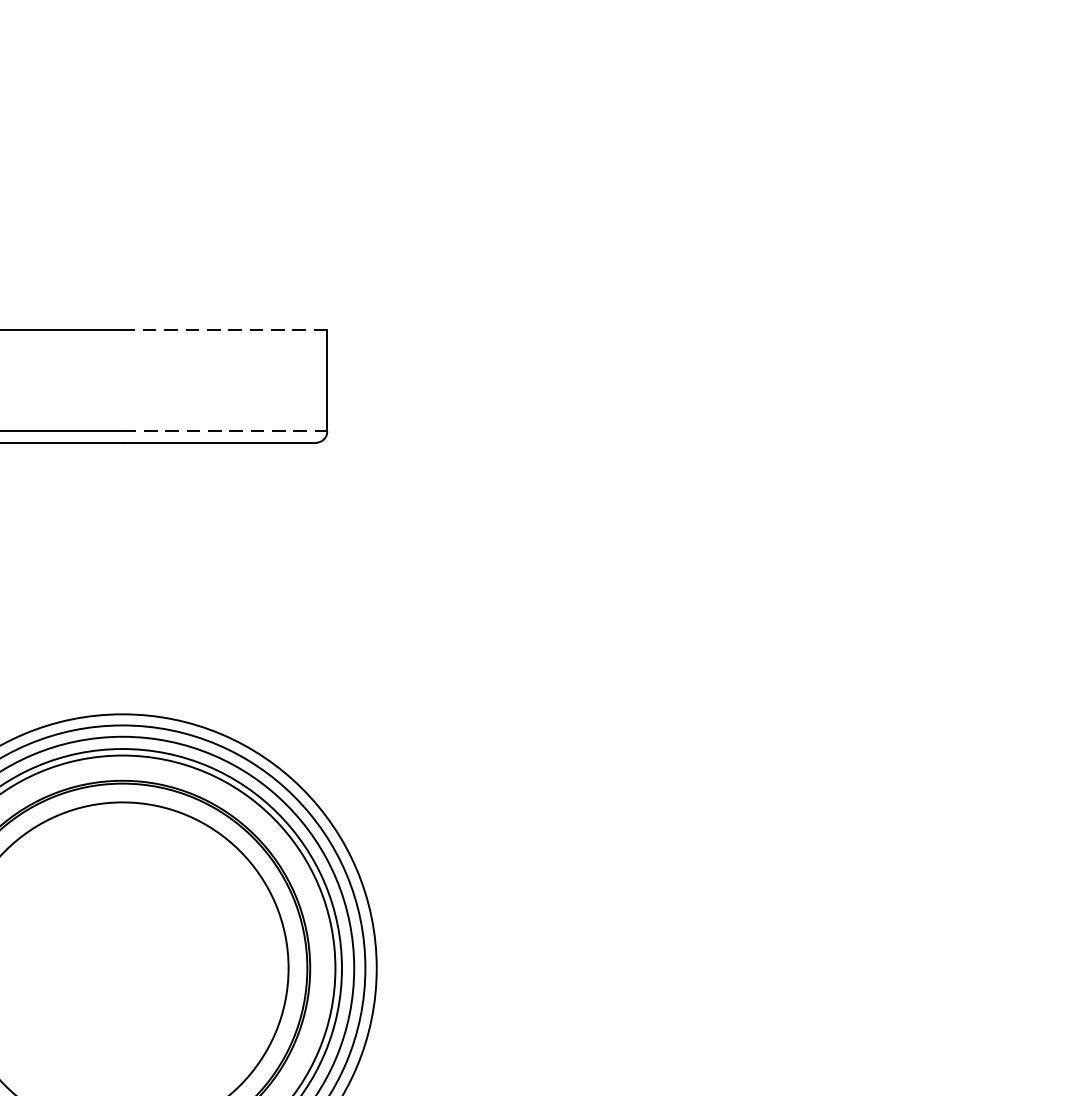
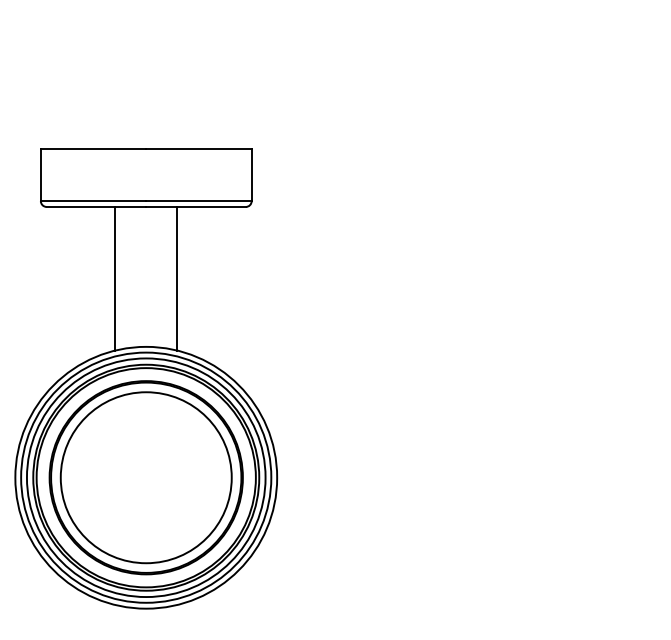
line: (224, 329) -> (198, 148), dashed -> solid
line: (224, 432) -> (198, 201), dashed -> solid
line: (62, 581) -> (115, 278), added
line: (183, 581) -> (177, 278), added

